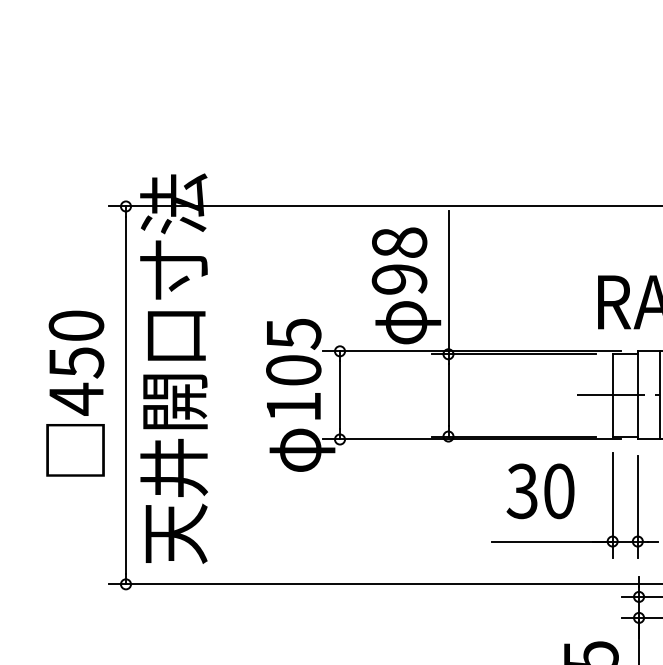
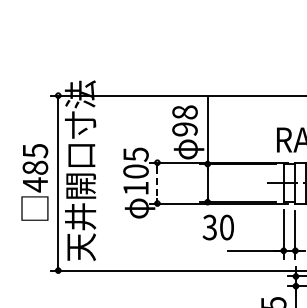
text: (76, 344) -> (35, 159), 450 -> 485
line: (340, 396) -> (157, 183), solid -> dashed
text: (538, 491) -> (217, 227), moved

